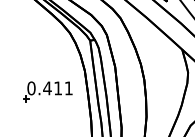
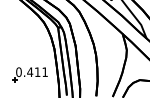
part: (46, 91) -> (29, 74), moved

